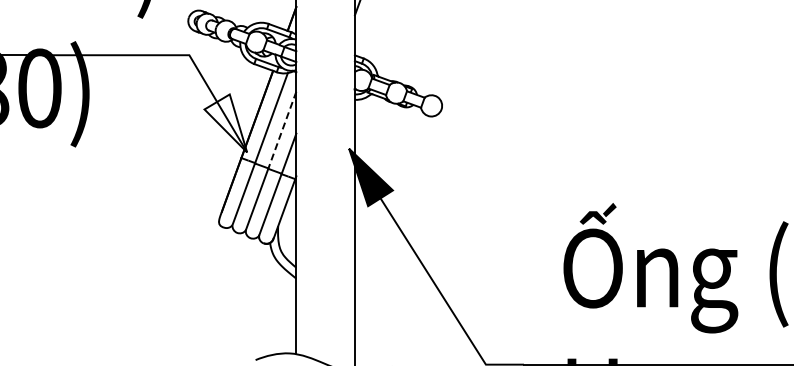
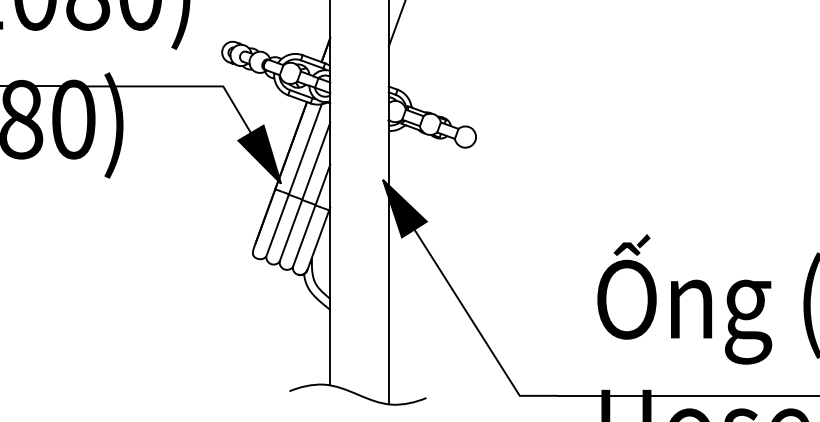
fill: (225, 123) -> (259, 154), added
line: (282, 130) -> (316, 161), dashed -> solid

